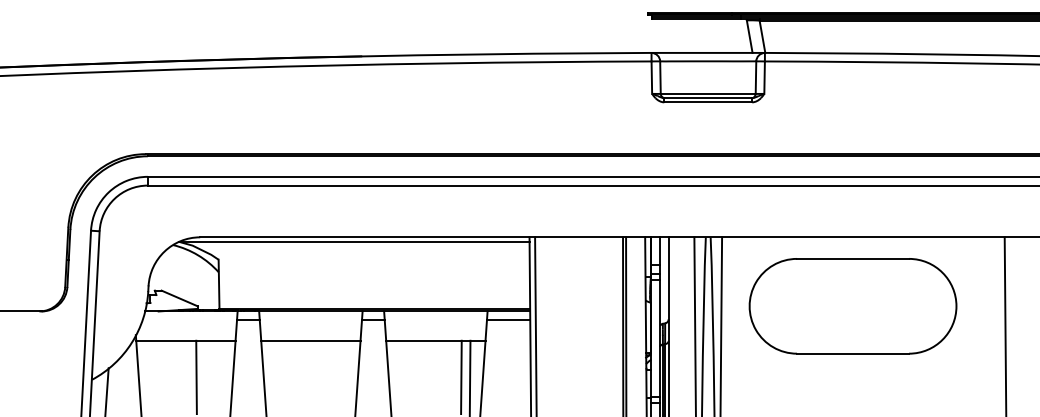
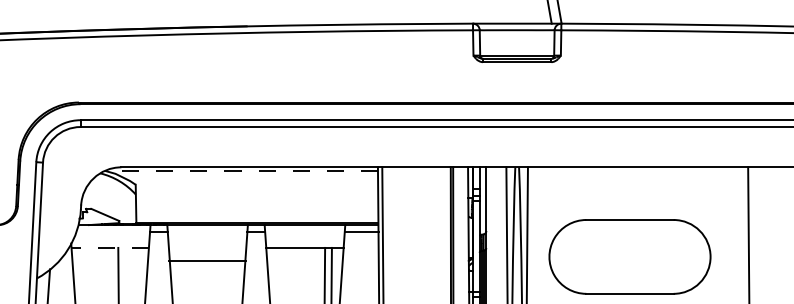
line: (353, 241) -> (240, 170), solid -> dashed
part: (852, 306) -> (629, 257), moved
line: (185, 340) -> (109, 247), solid -> dashed
line: (310, 340) -> (207, 260), moved

